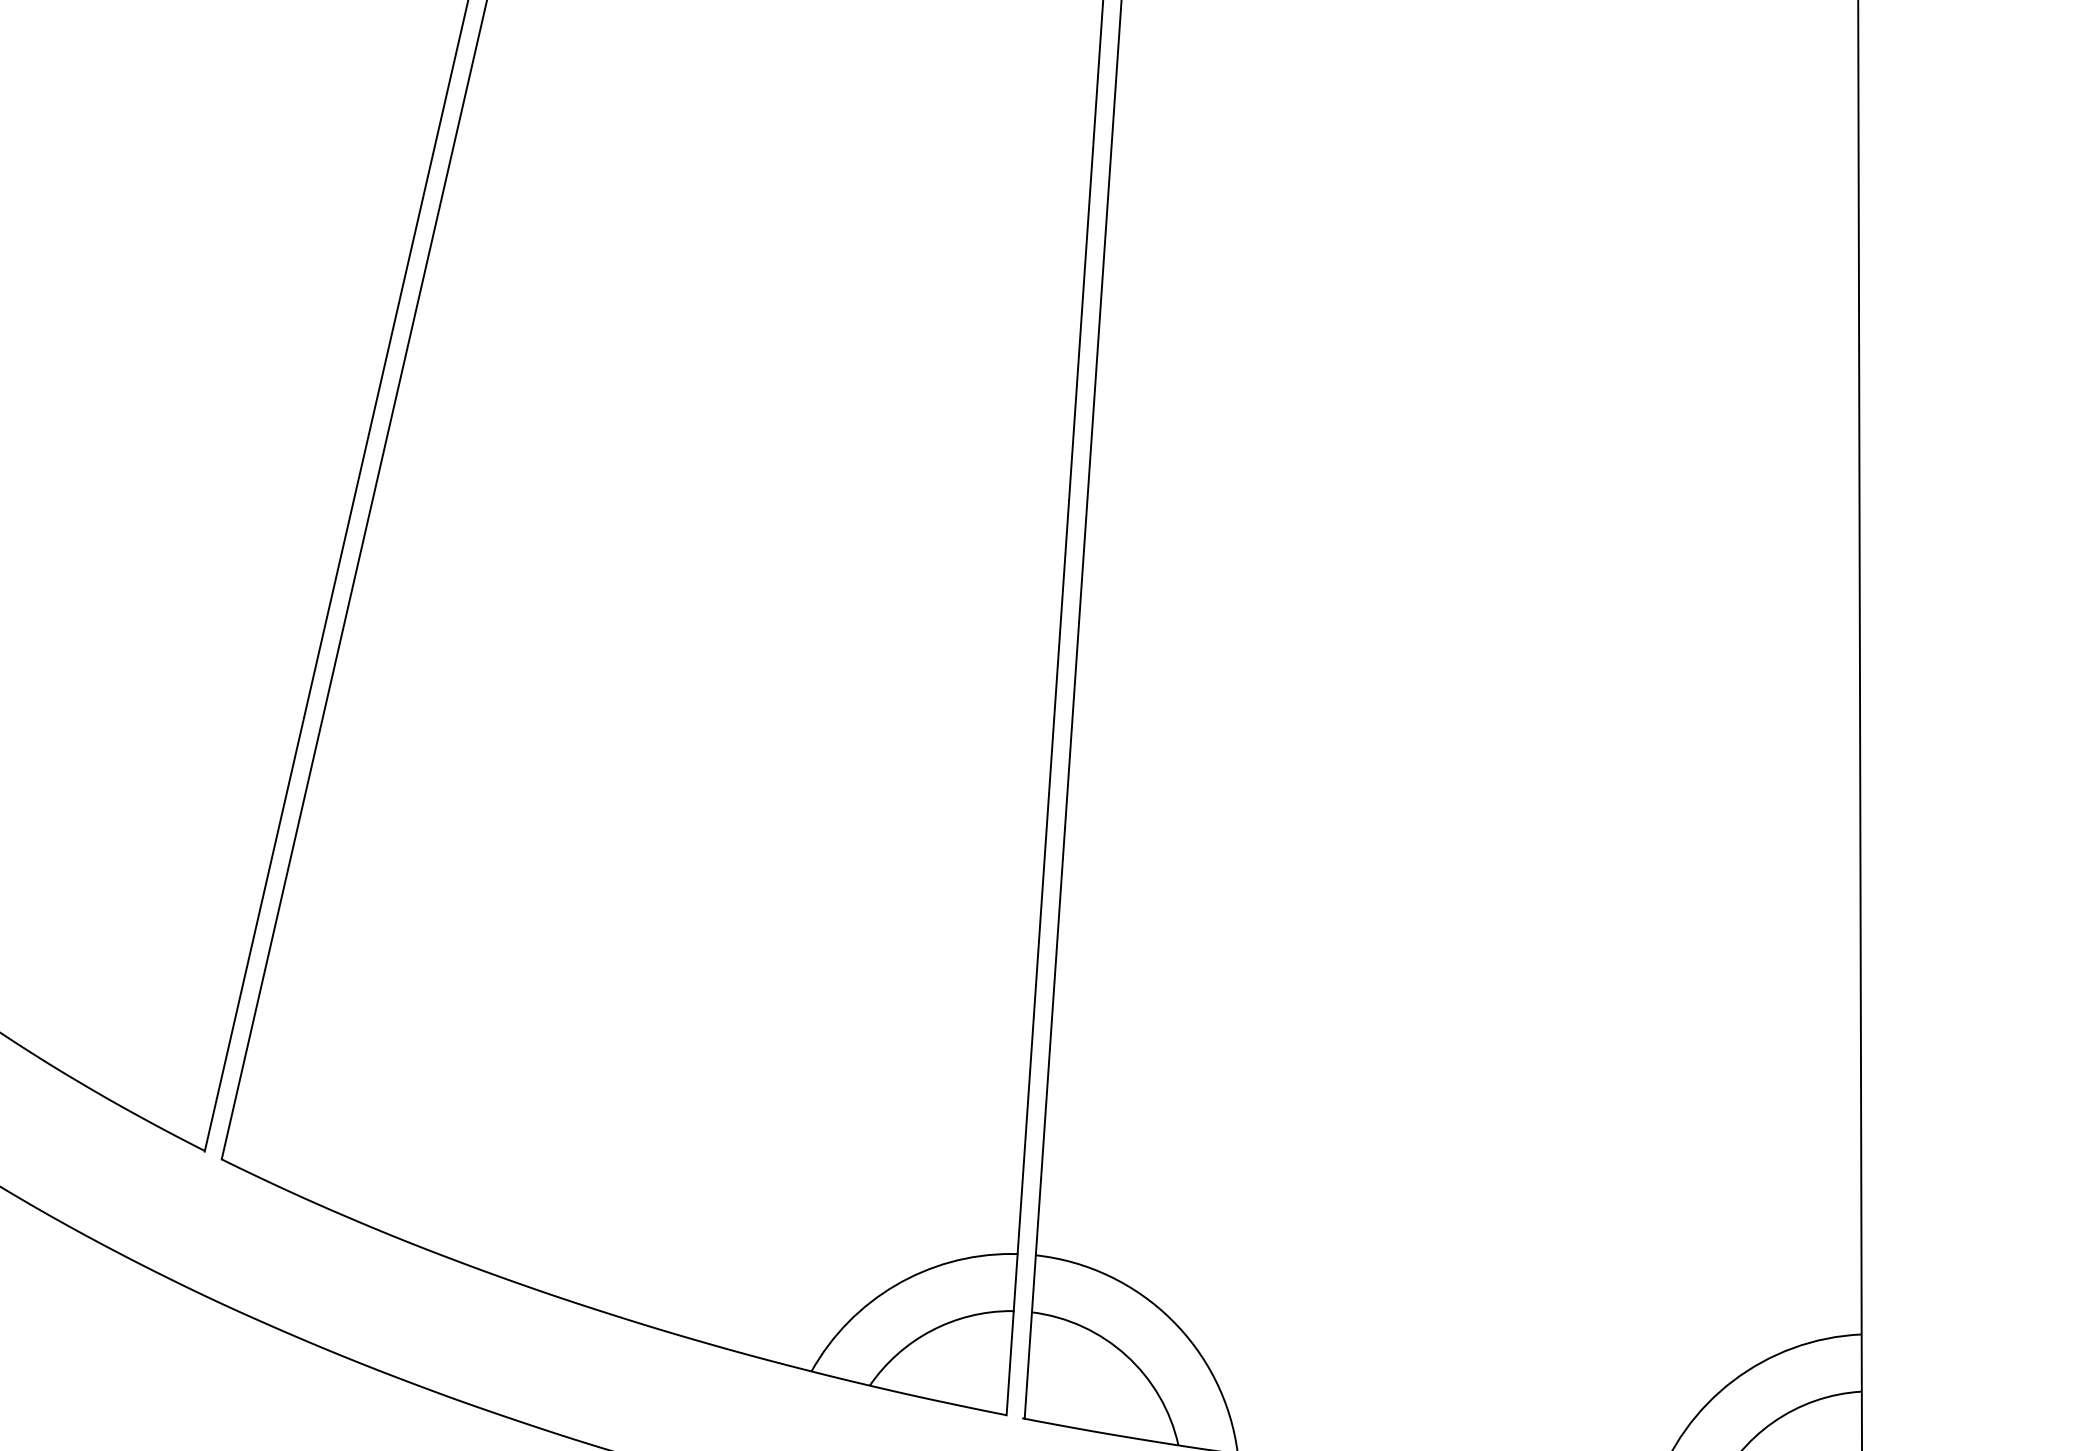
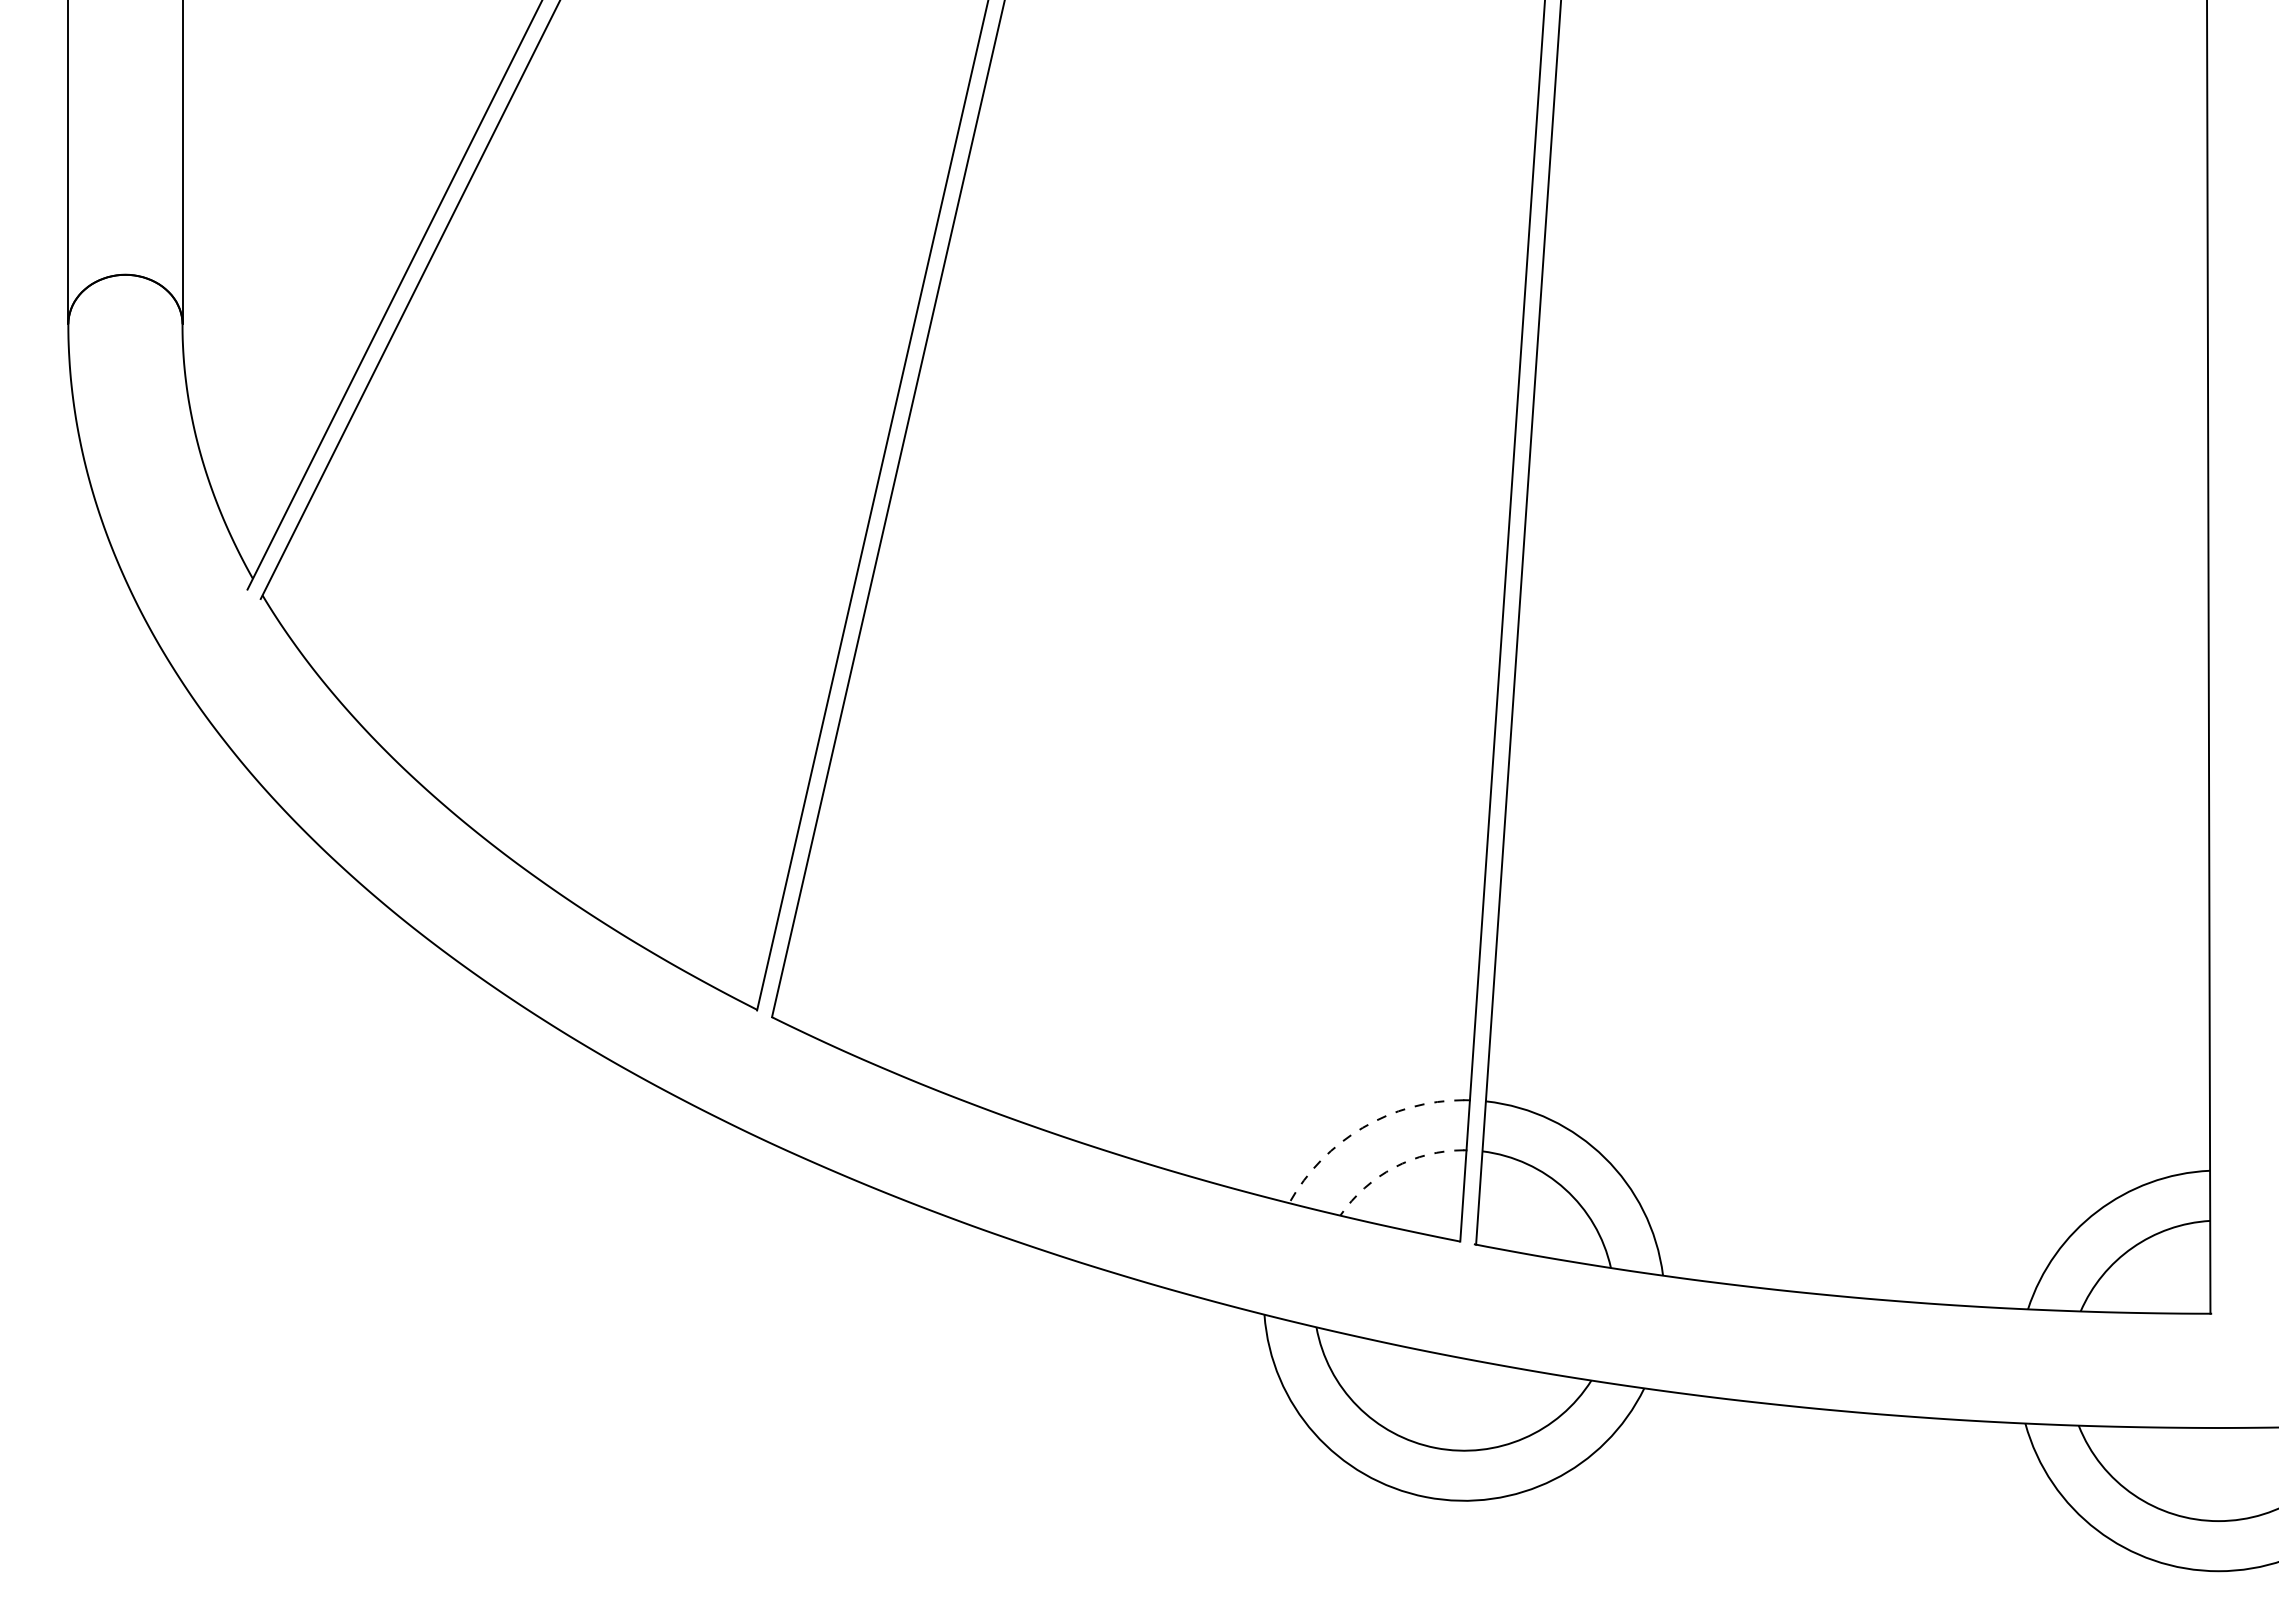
arc: (895, 1285) -> (1362, 1127), solid -> dashed
arc: (931, 1330) -> (1394, 1167), solid -> dashed

